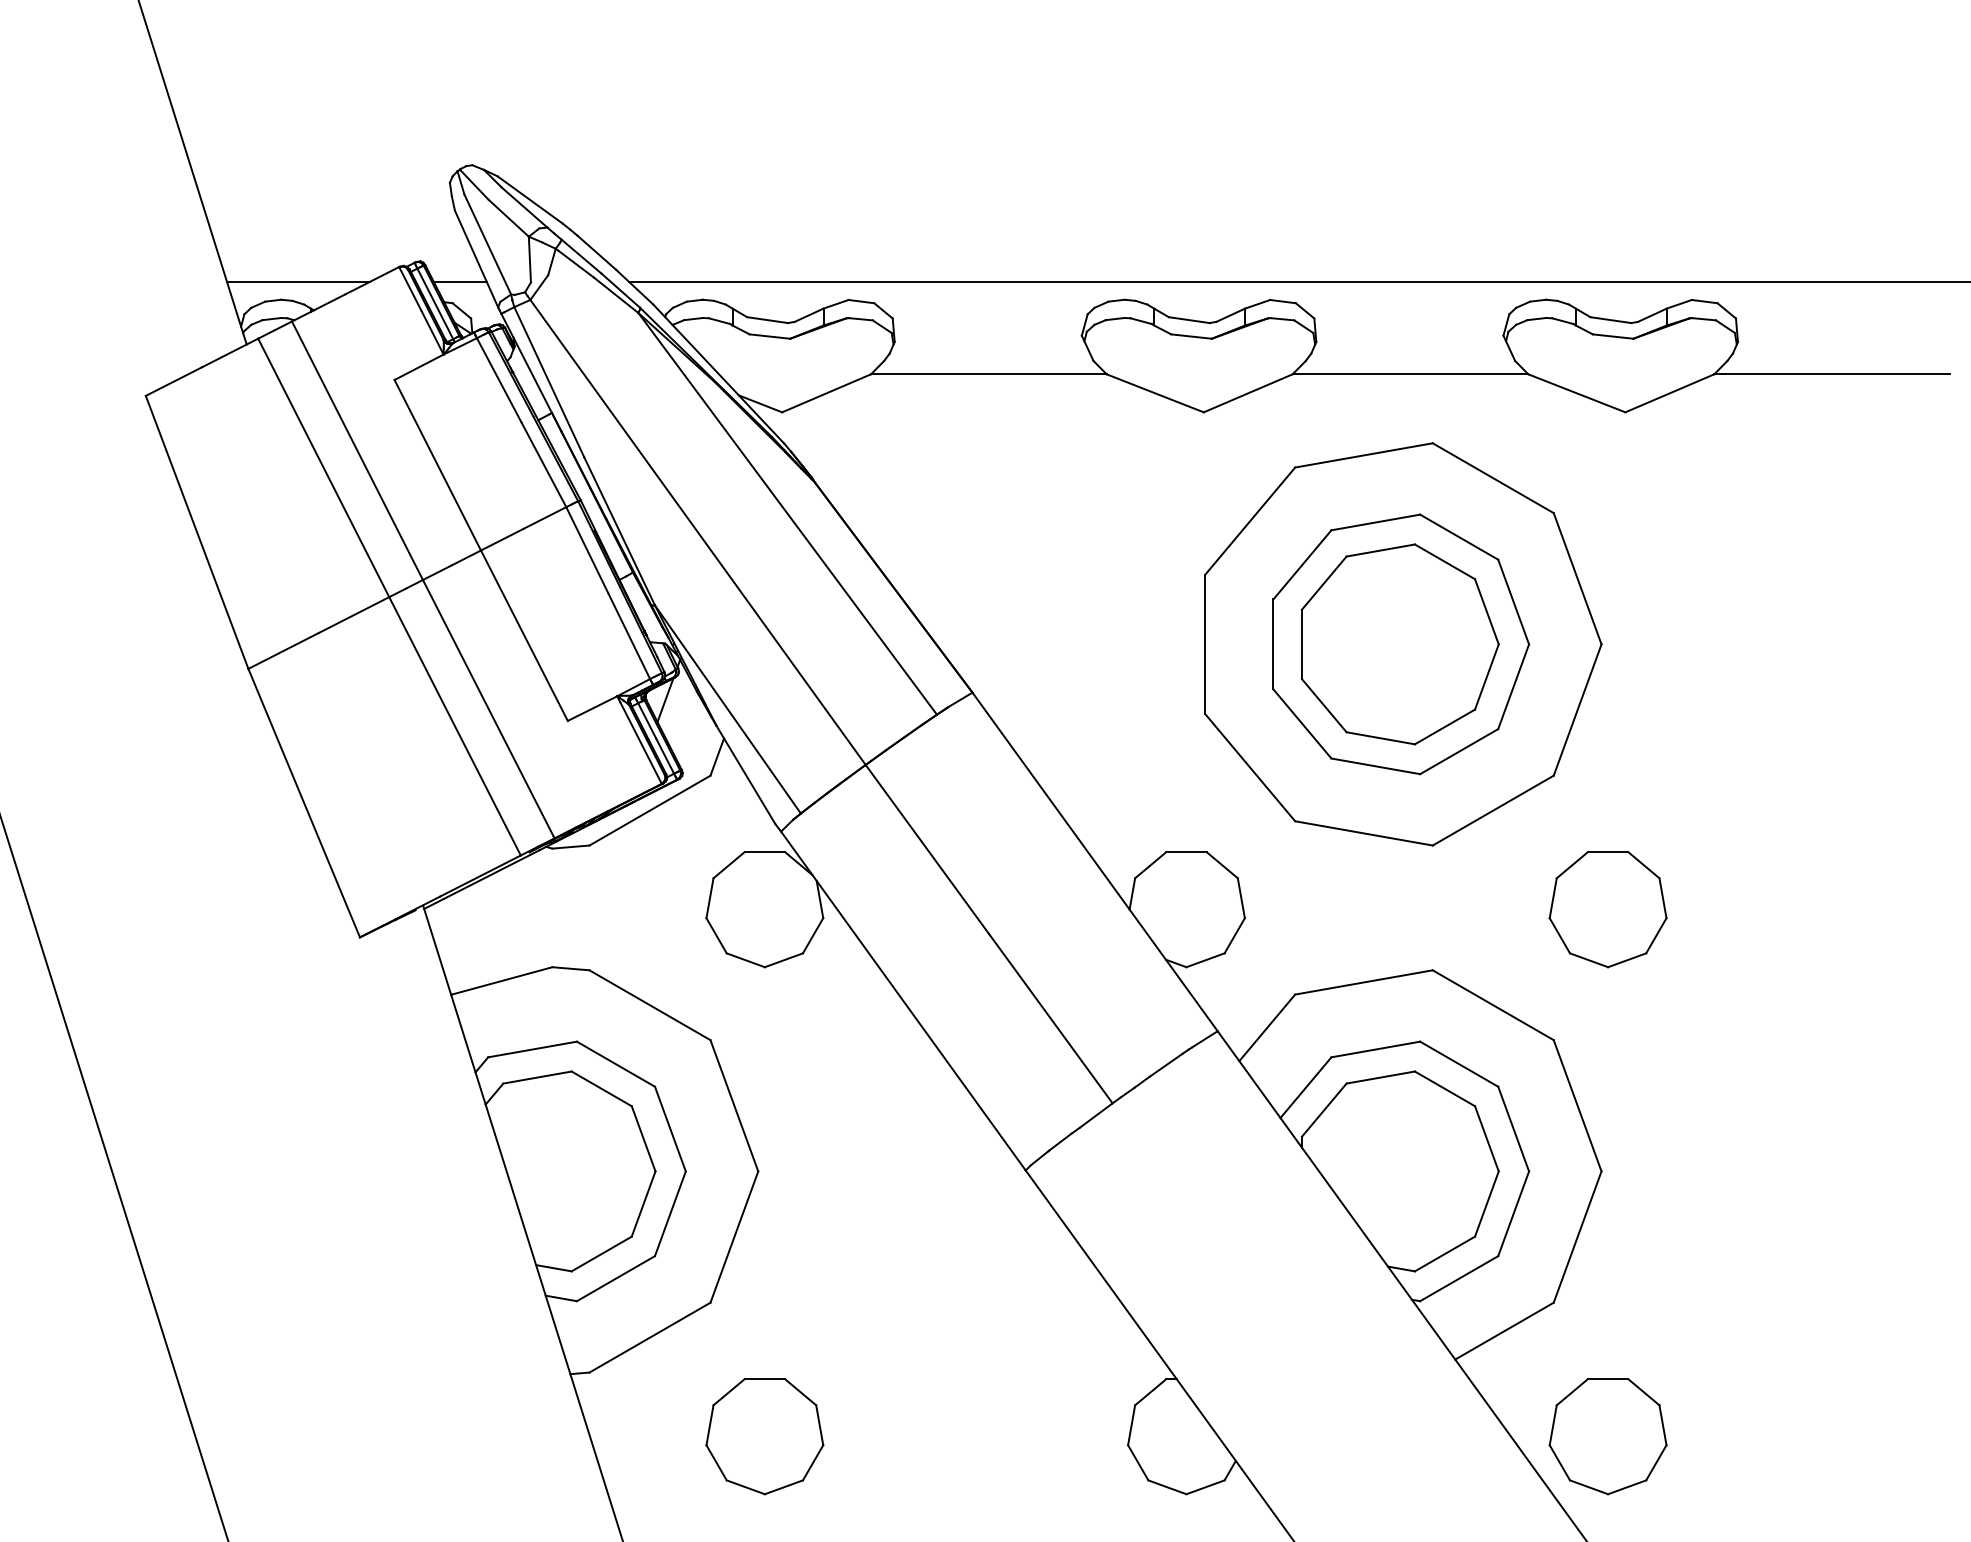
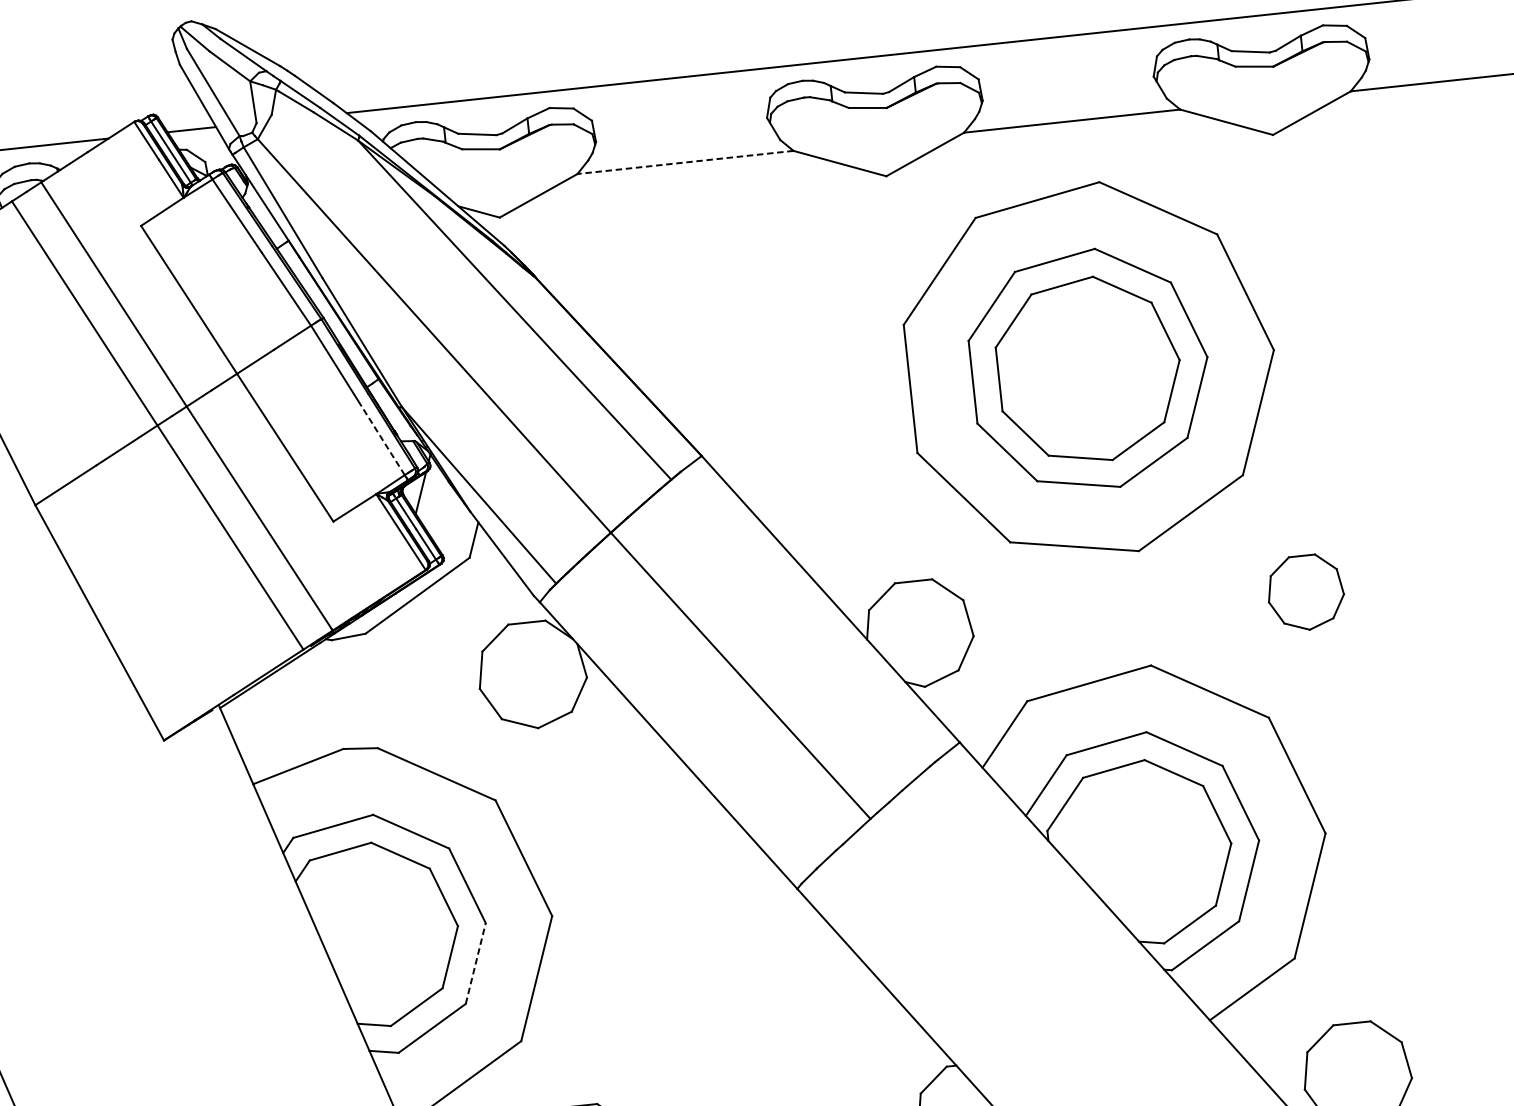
line: (988, 374) -> (685, 162), solid -> dashed
line: (629, 636) -> (381, 438), solid -> dashed
part: (1607, 909) -> (1305, 592), size x0.7
line: (670, 1213) -> (475, 963), solid -> dashed

